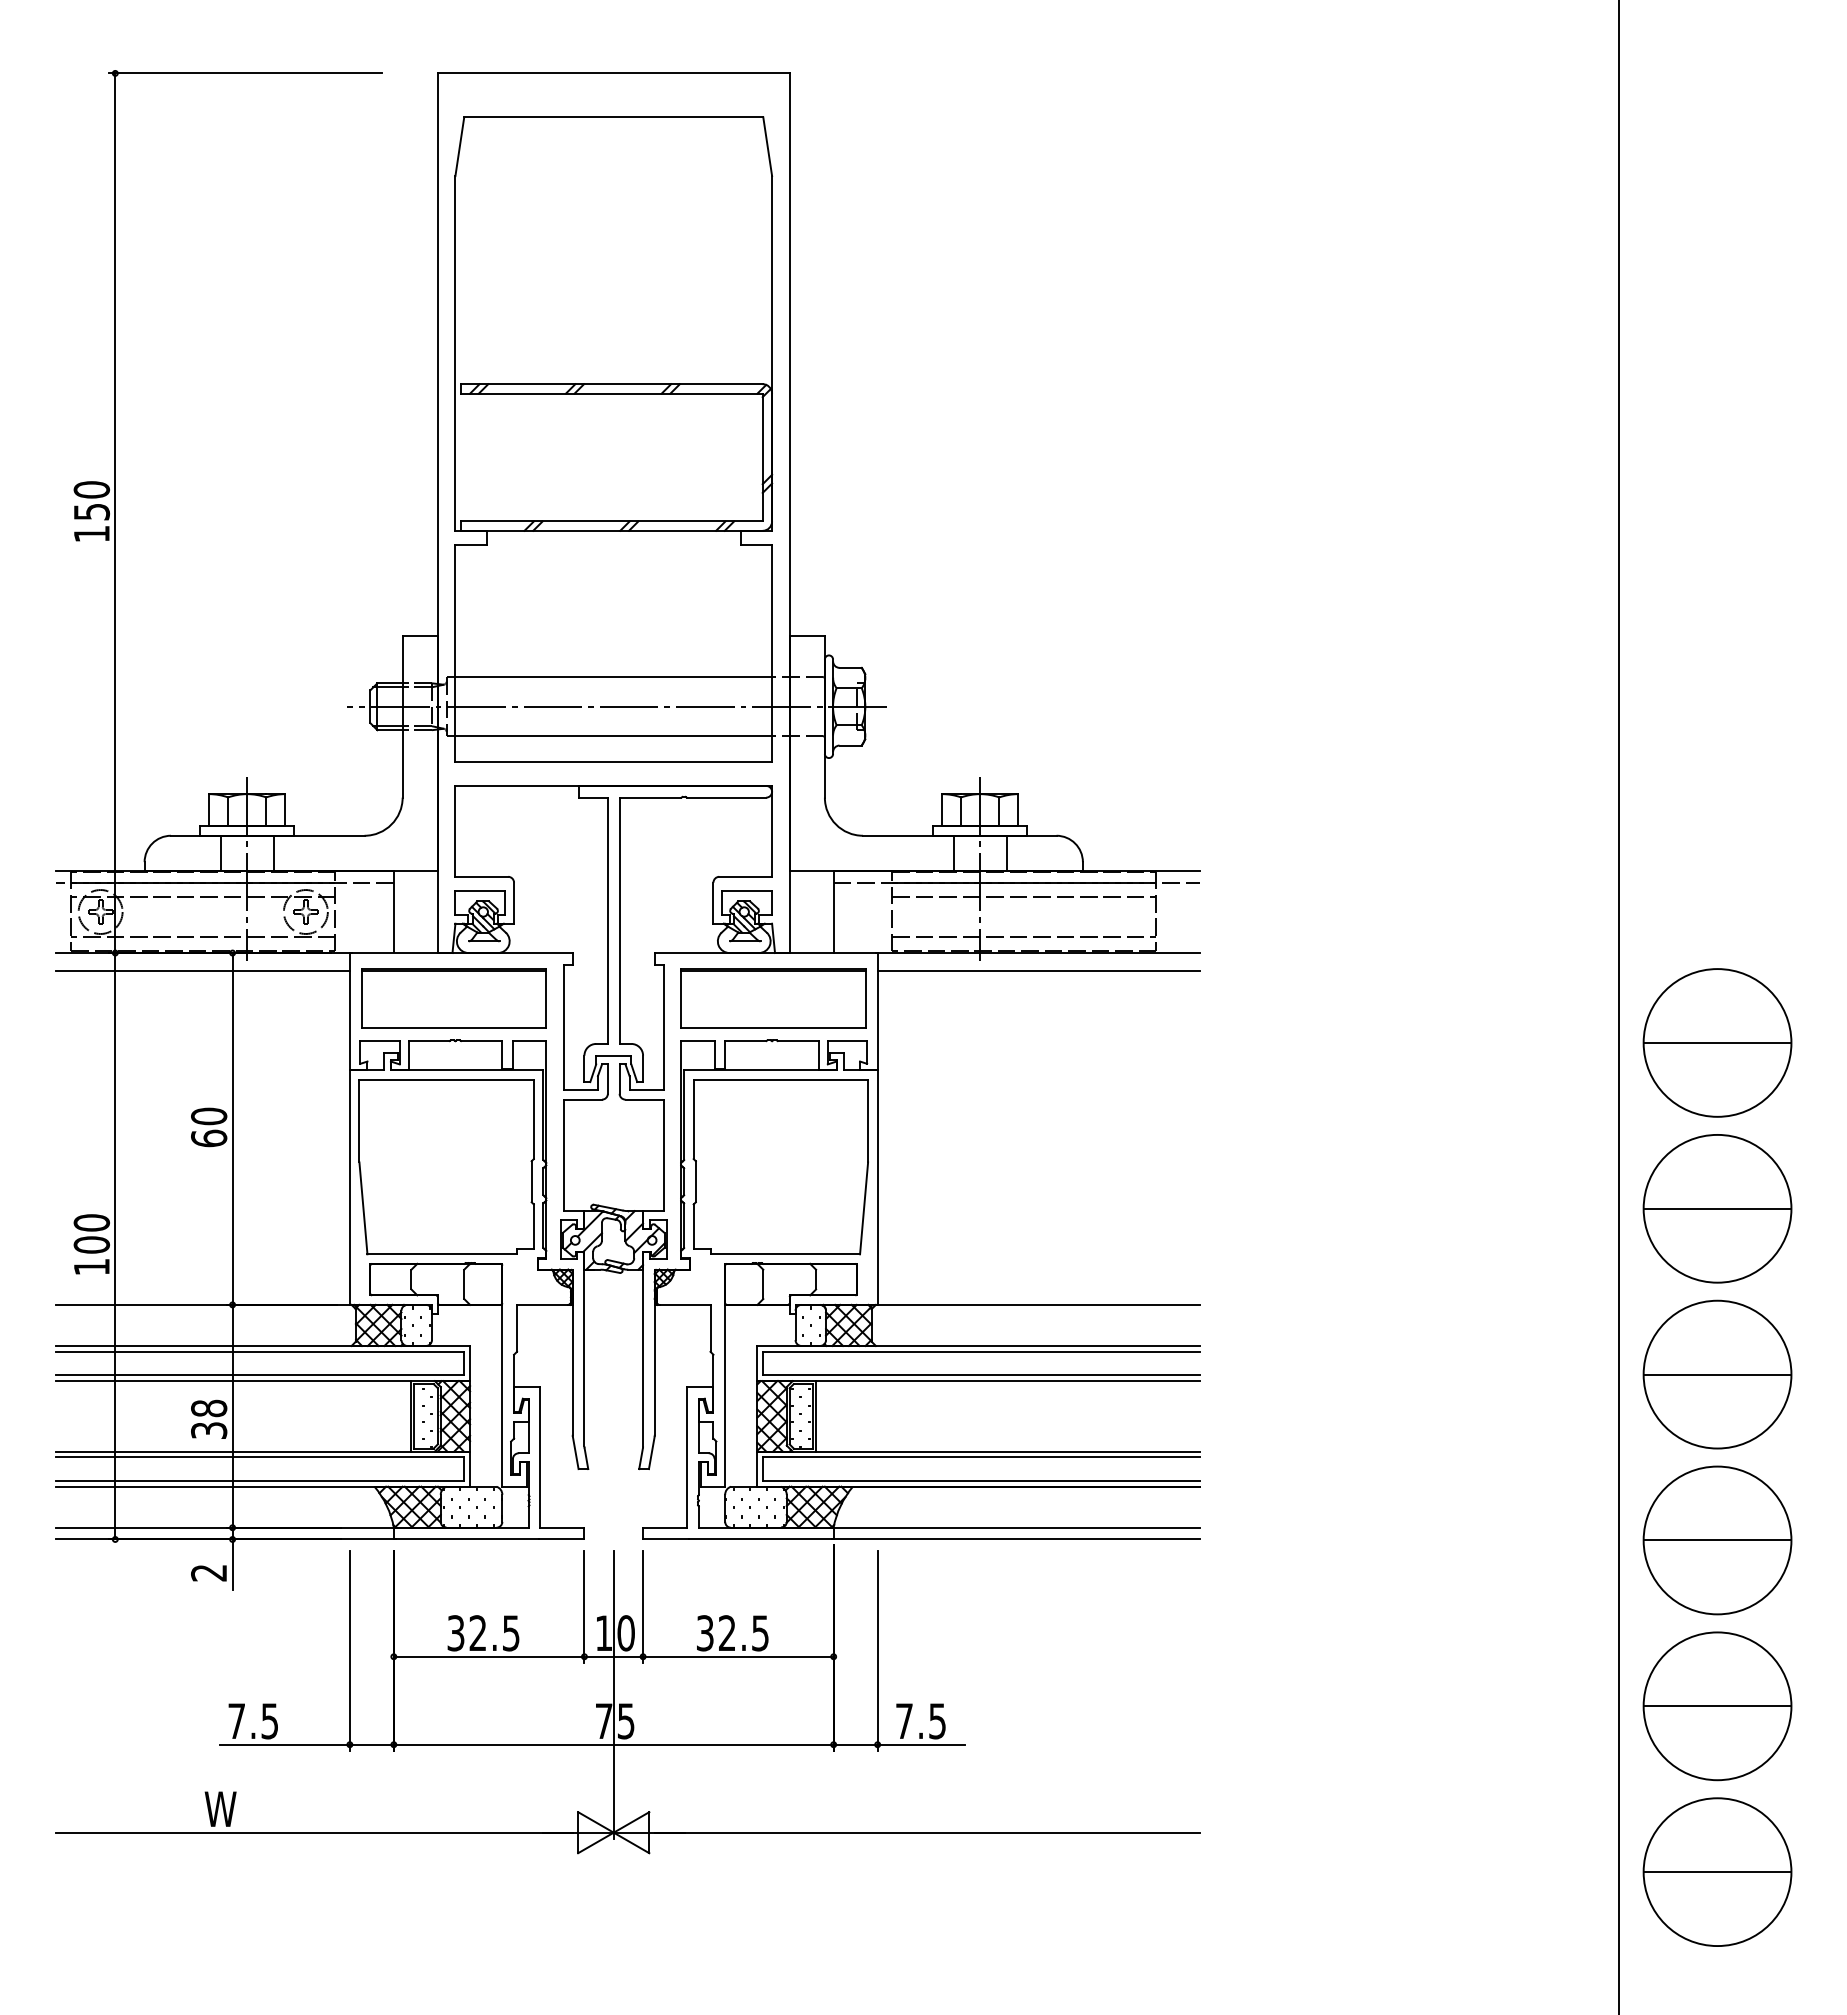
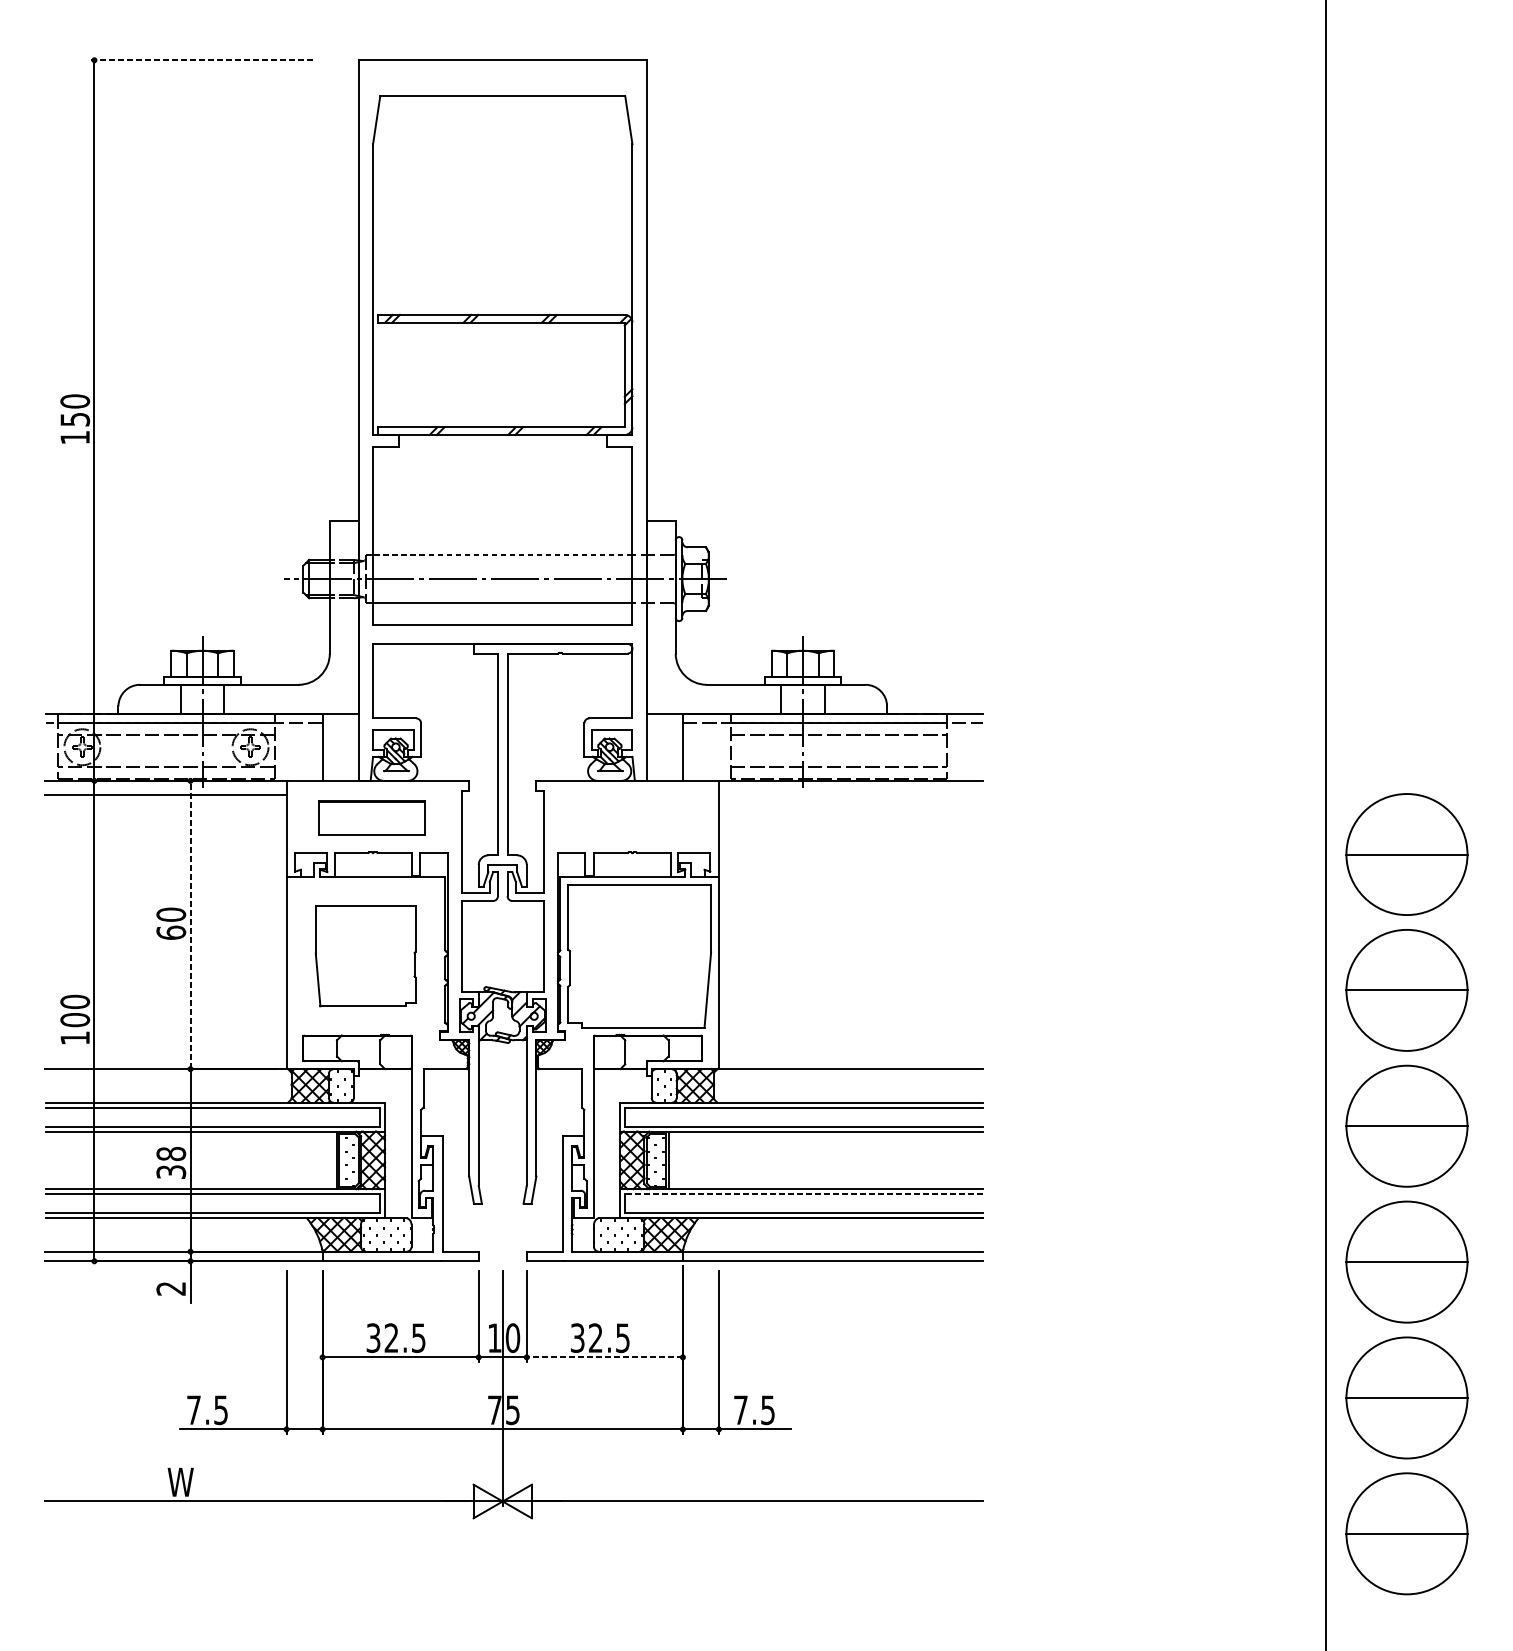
line: (245, 73) -> (201, 60), solid -> dashed
line: (613, 677) -> (502, 555), solid -> dashed
line: (1038, 970) -> (850, 795), removed
part: (453, 998) -> (371, 818), size x0.7
part: (773, 998) -> (633, 818), removed
line: (232, 1128) -> (190, 924), solid -> dashed
part: (446, 1167) -> (365, 956), size x0.7
line: (981, 1457) -> (804, 1194), solid -> dashed
line: (737, 1656) -> (604, 1357), solid -> dashed

